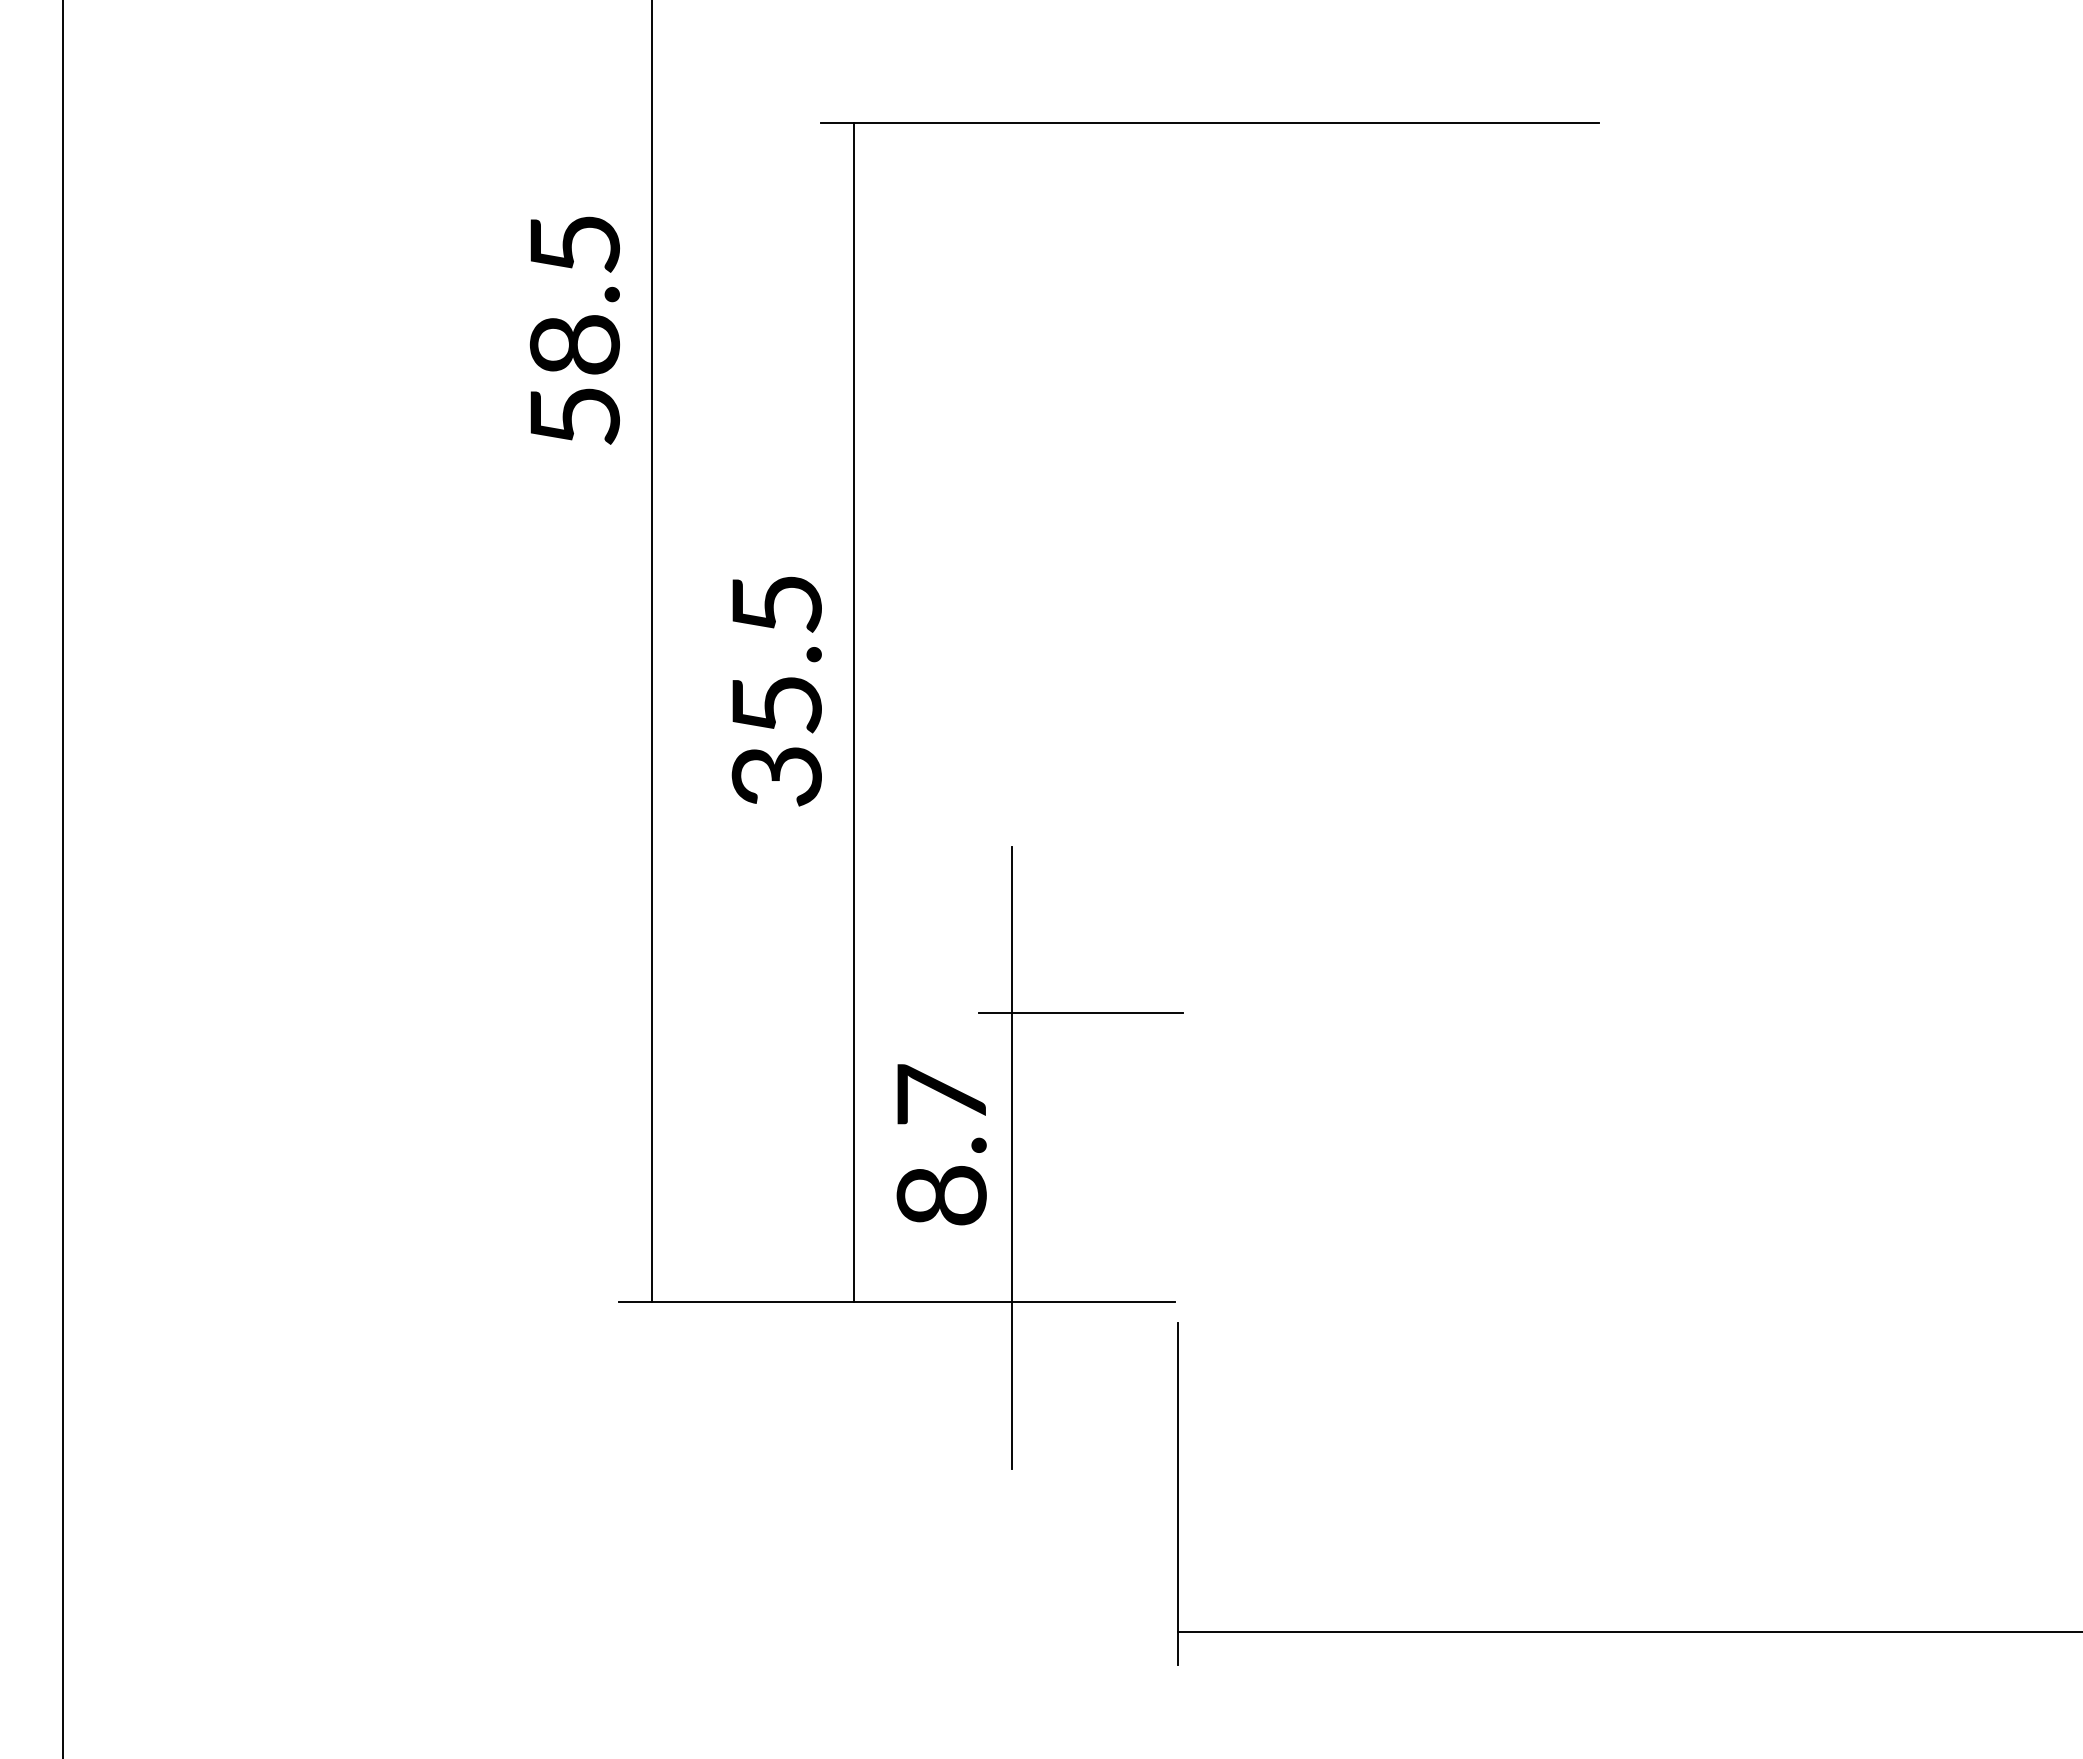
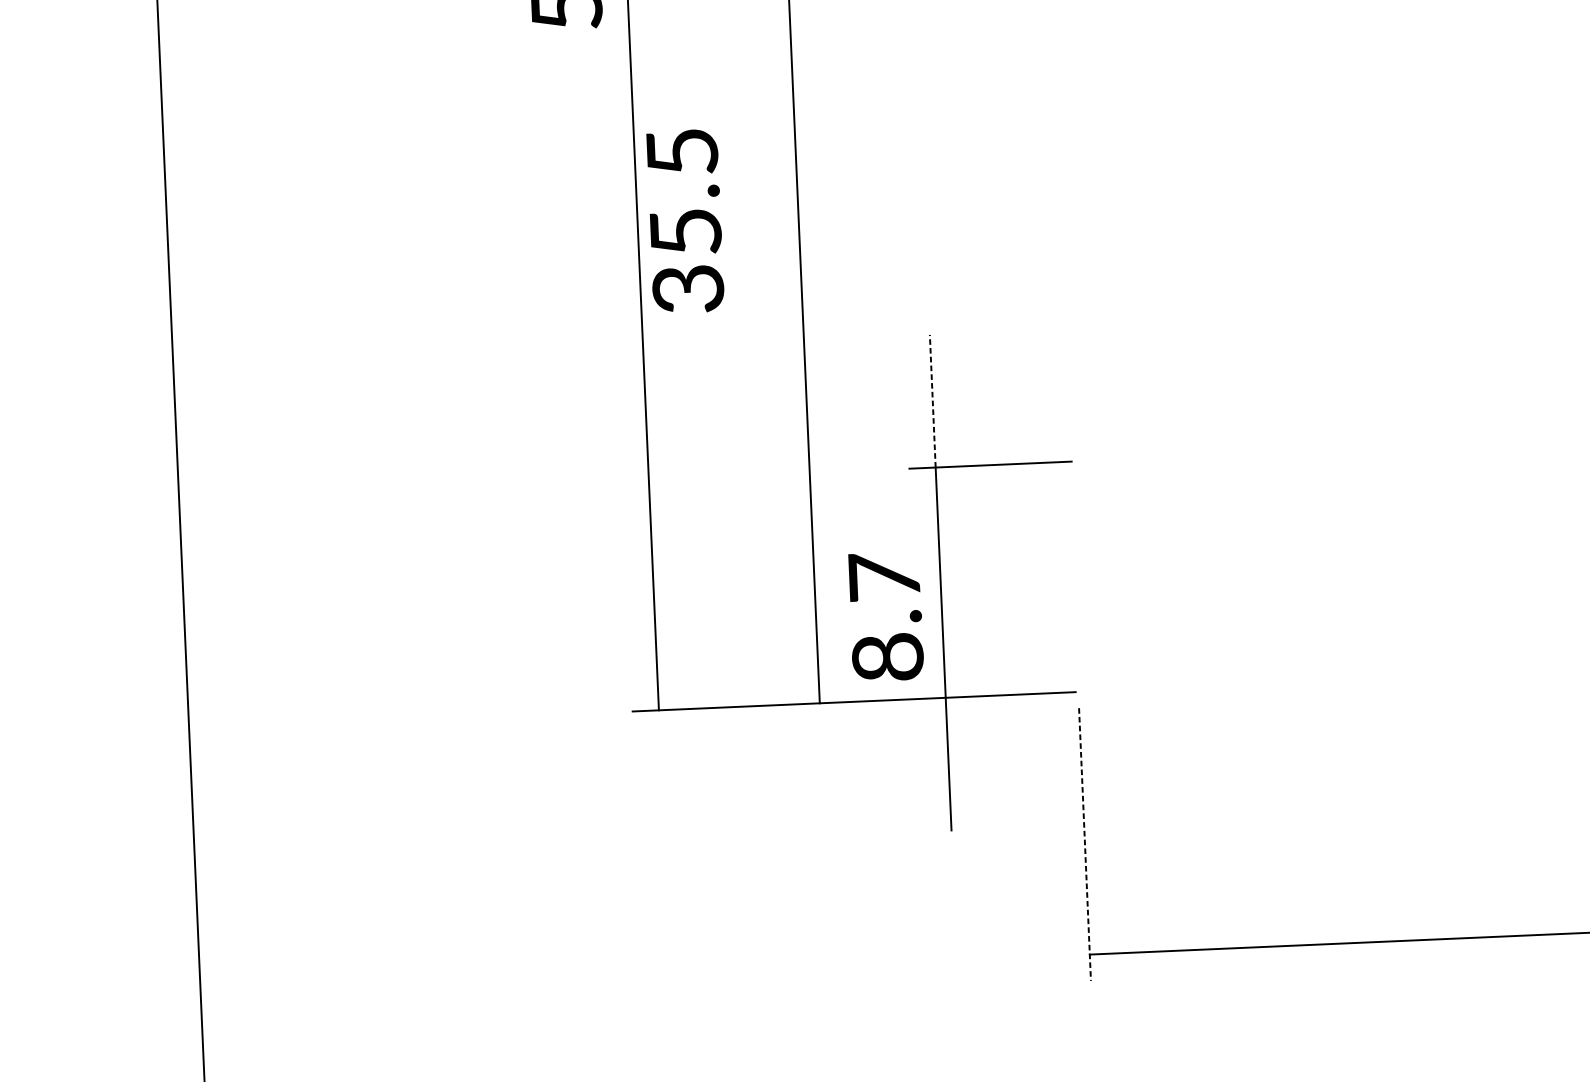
text: (776, 691) -> (685, 221), moved
line: (1011, 929) -> (932, 400), solid -> dashed
text: (941, 1144) -> (885, 616), moved
line: (1178, 1494) -> (1085, 845), solid -> dashed

